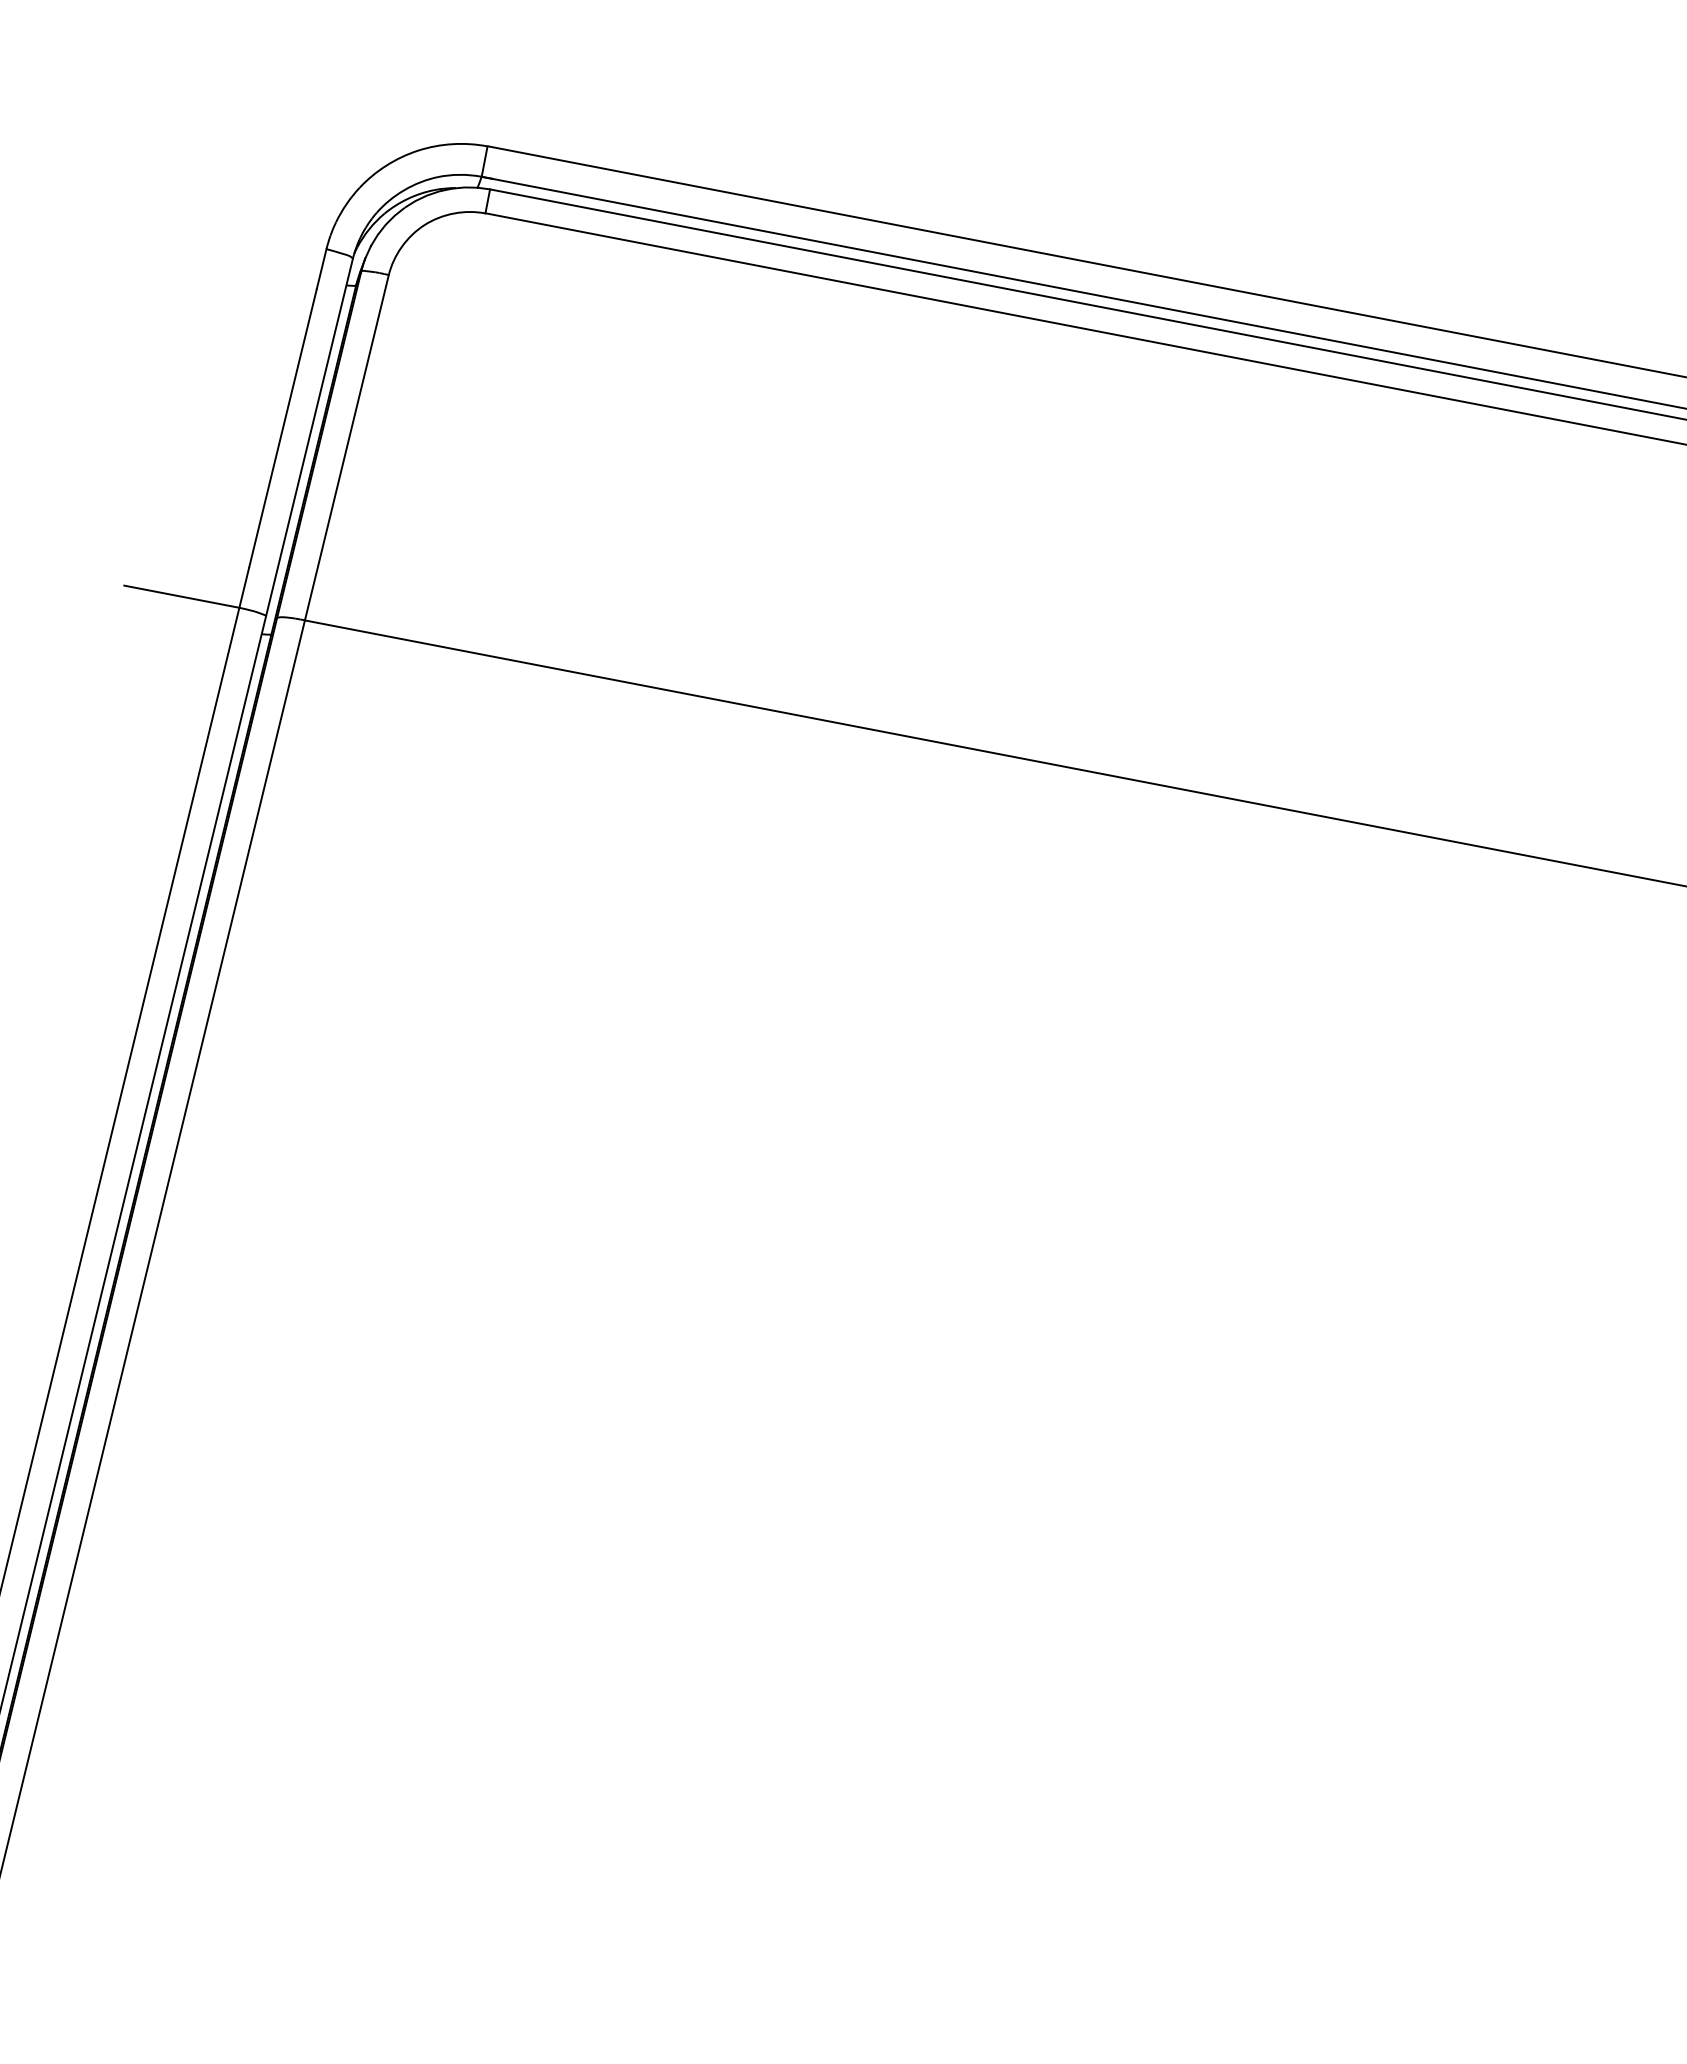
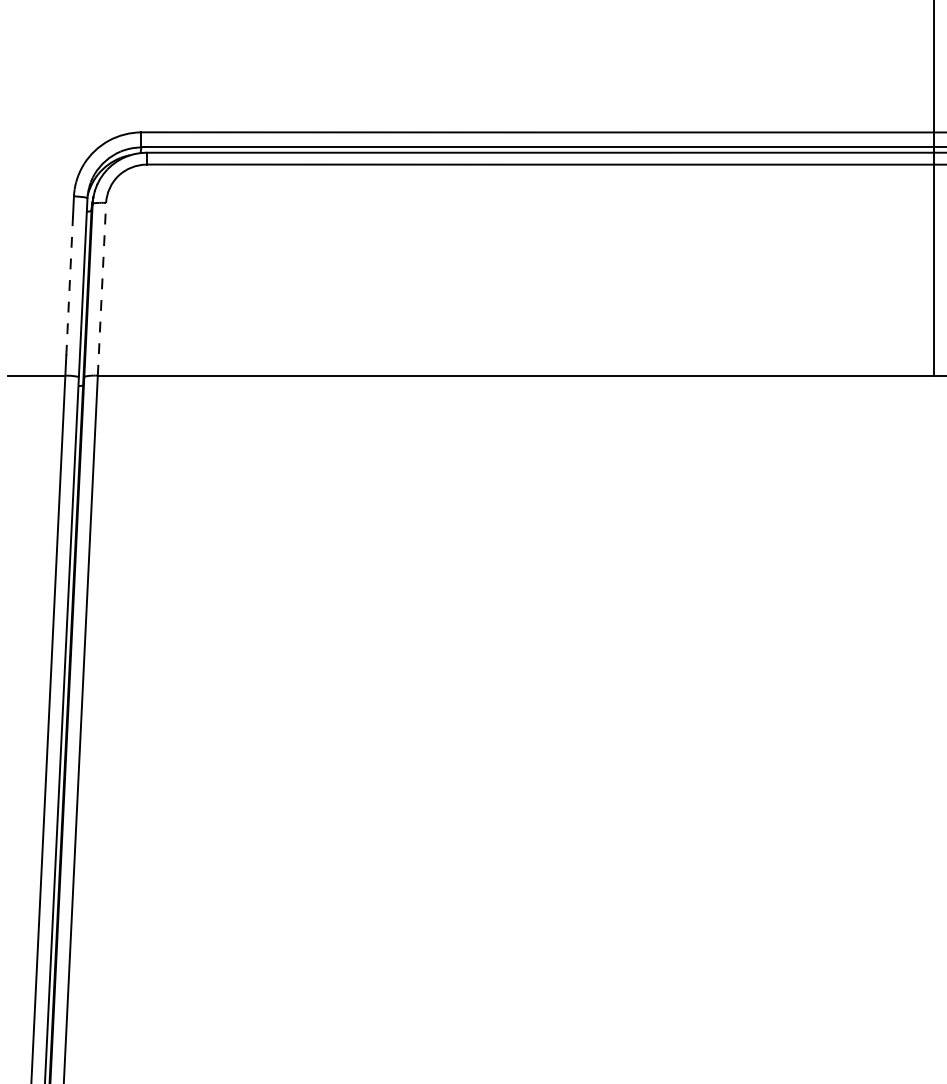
line: (282, 427) -> (69, 285), solid -> dashed
line: (348, 446) -> (102, 288), solid -> dashed

